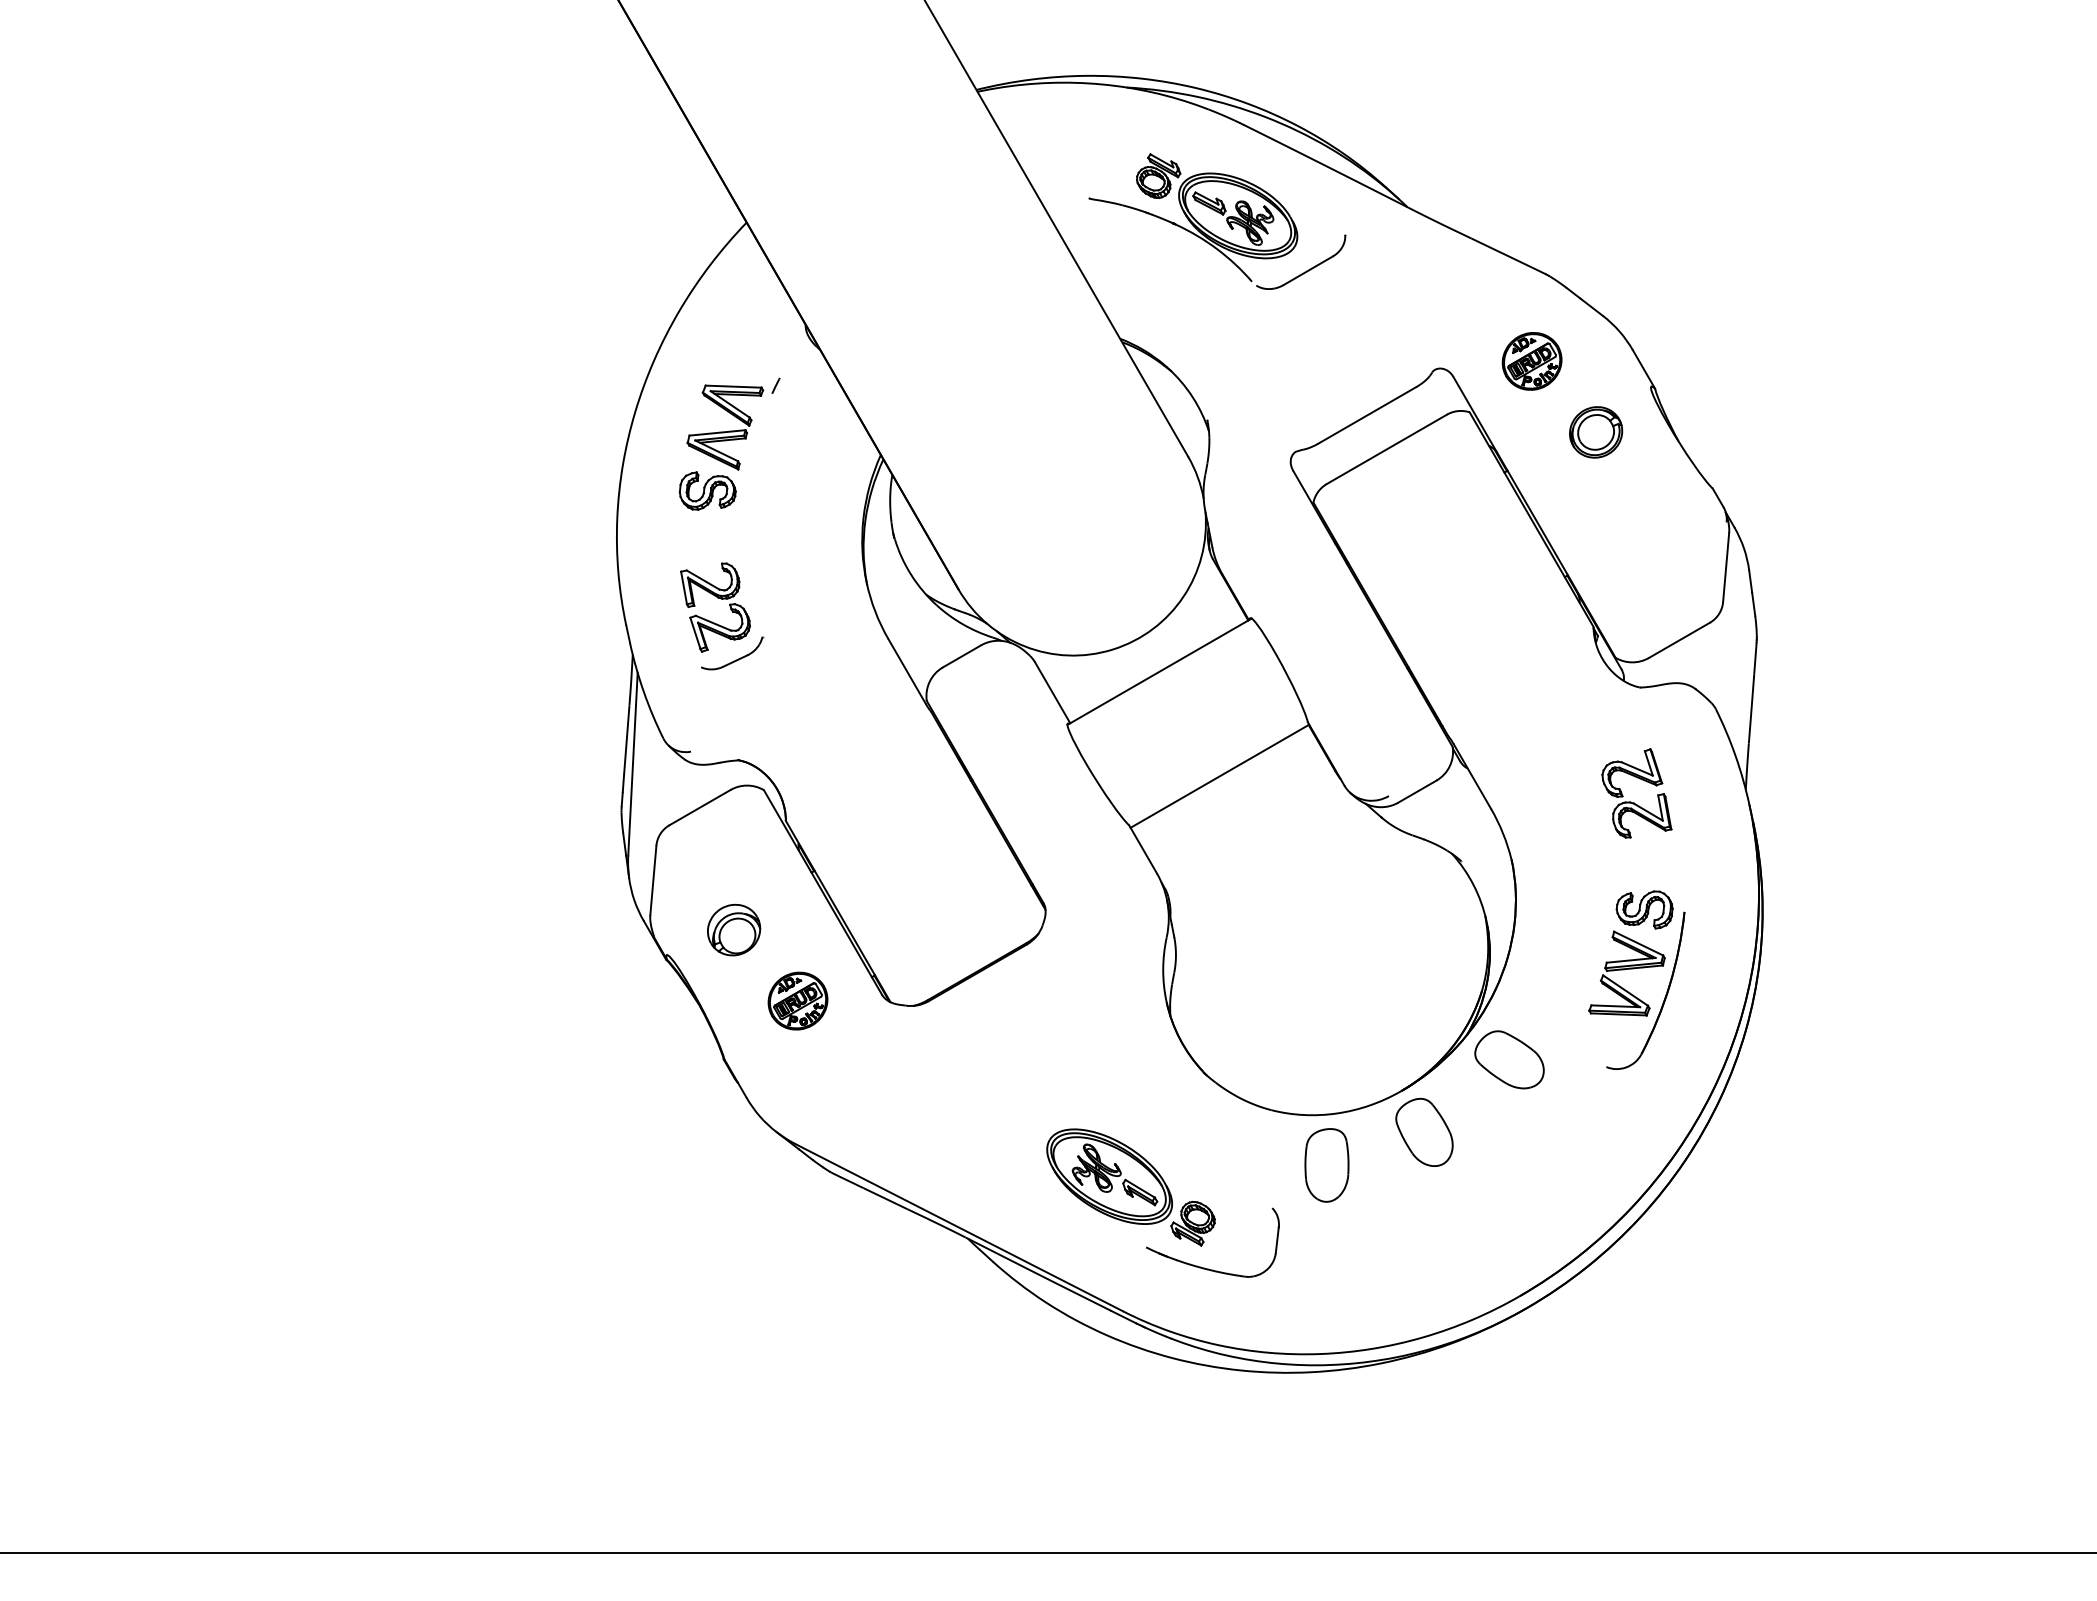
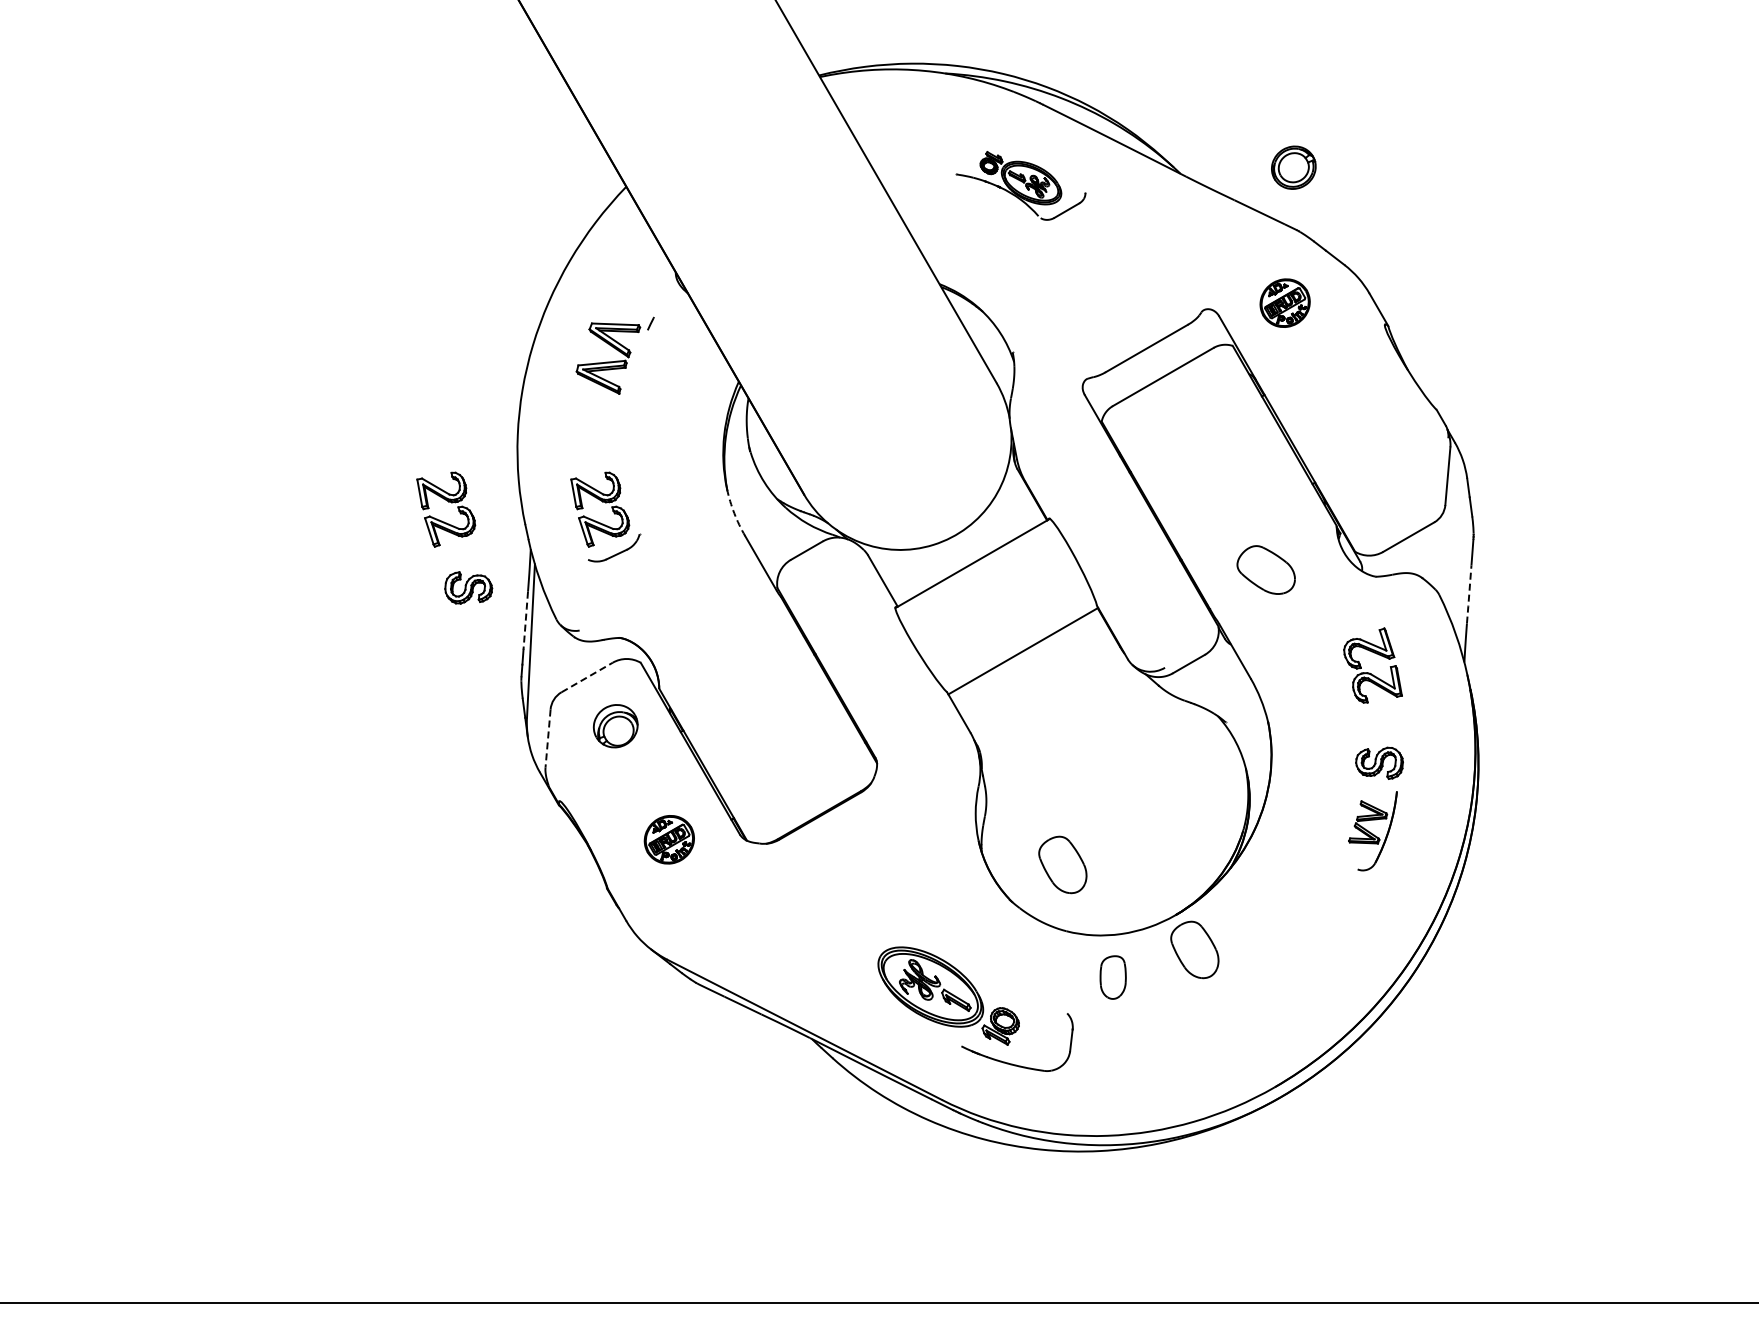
part: (1216, 221) -> (1020, 185), size x0.6
part: (1595, 432) -> (1293, 167), moved
part: (707, 490) -> (468, 587), moved
part: (534, 599) -> (448, 502), added
arc: (875, 612) -> (734, 513), solid -> dashed
line: (1751, 708) -> (1469, 594), solid -> dashed
line: (626, 739) -> (525, 620), solid -> dashed
line: (700, 807) -> (587, 677), solid -> dashed
line: (653, 880) -> (548, 738), solid -> dashed
part: (733, 930) -> (615, 726), moved
part: (1636, 990) -> (1372, 830), size x0.6
part: (1266, 1030) -> (1062, 864), added
part: (1508, 1059) -> (1265, 569), moved
part: (1327, 1165) -> (1113, 977), size x0.7

